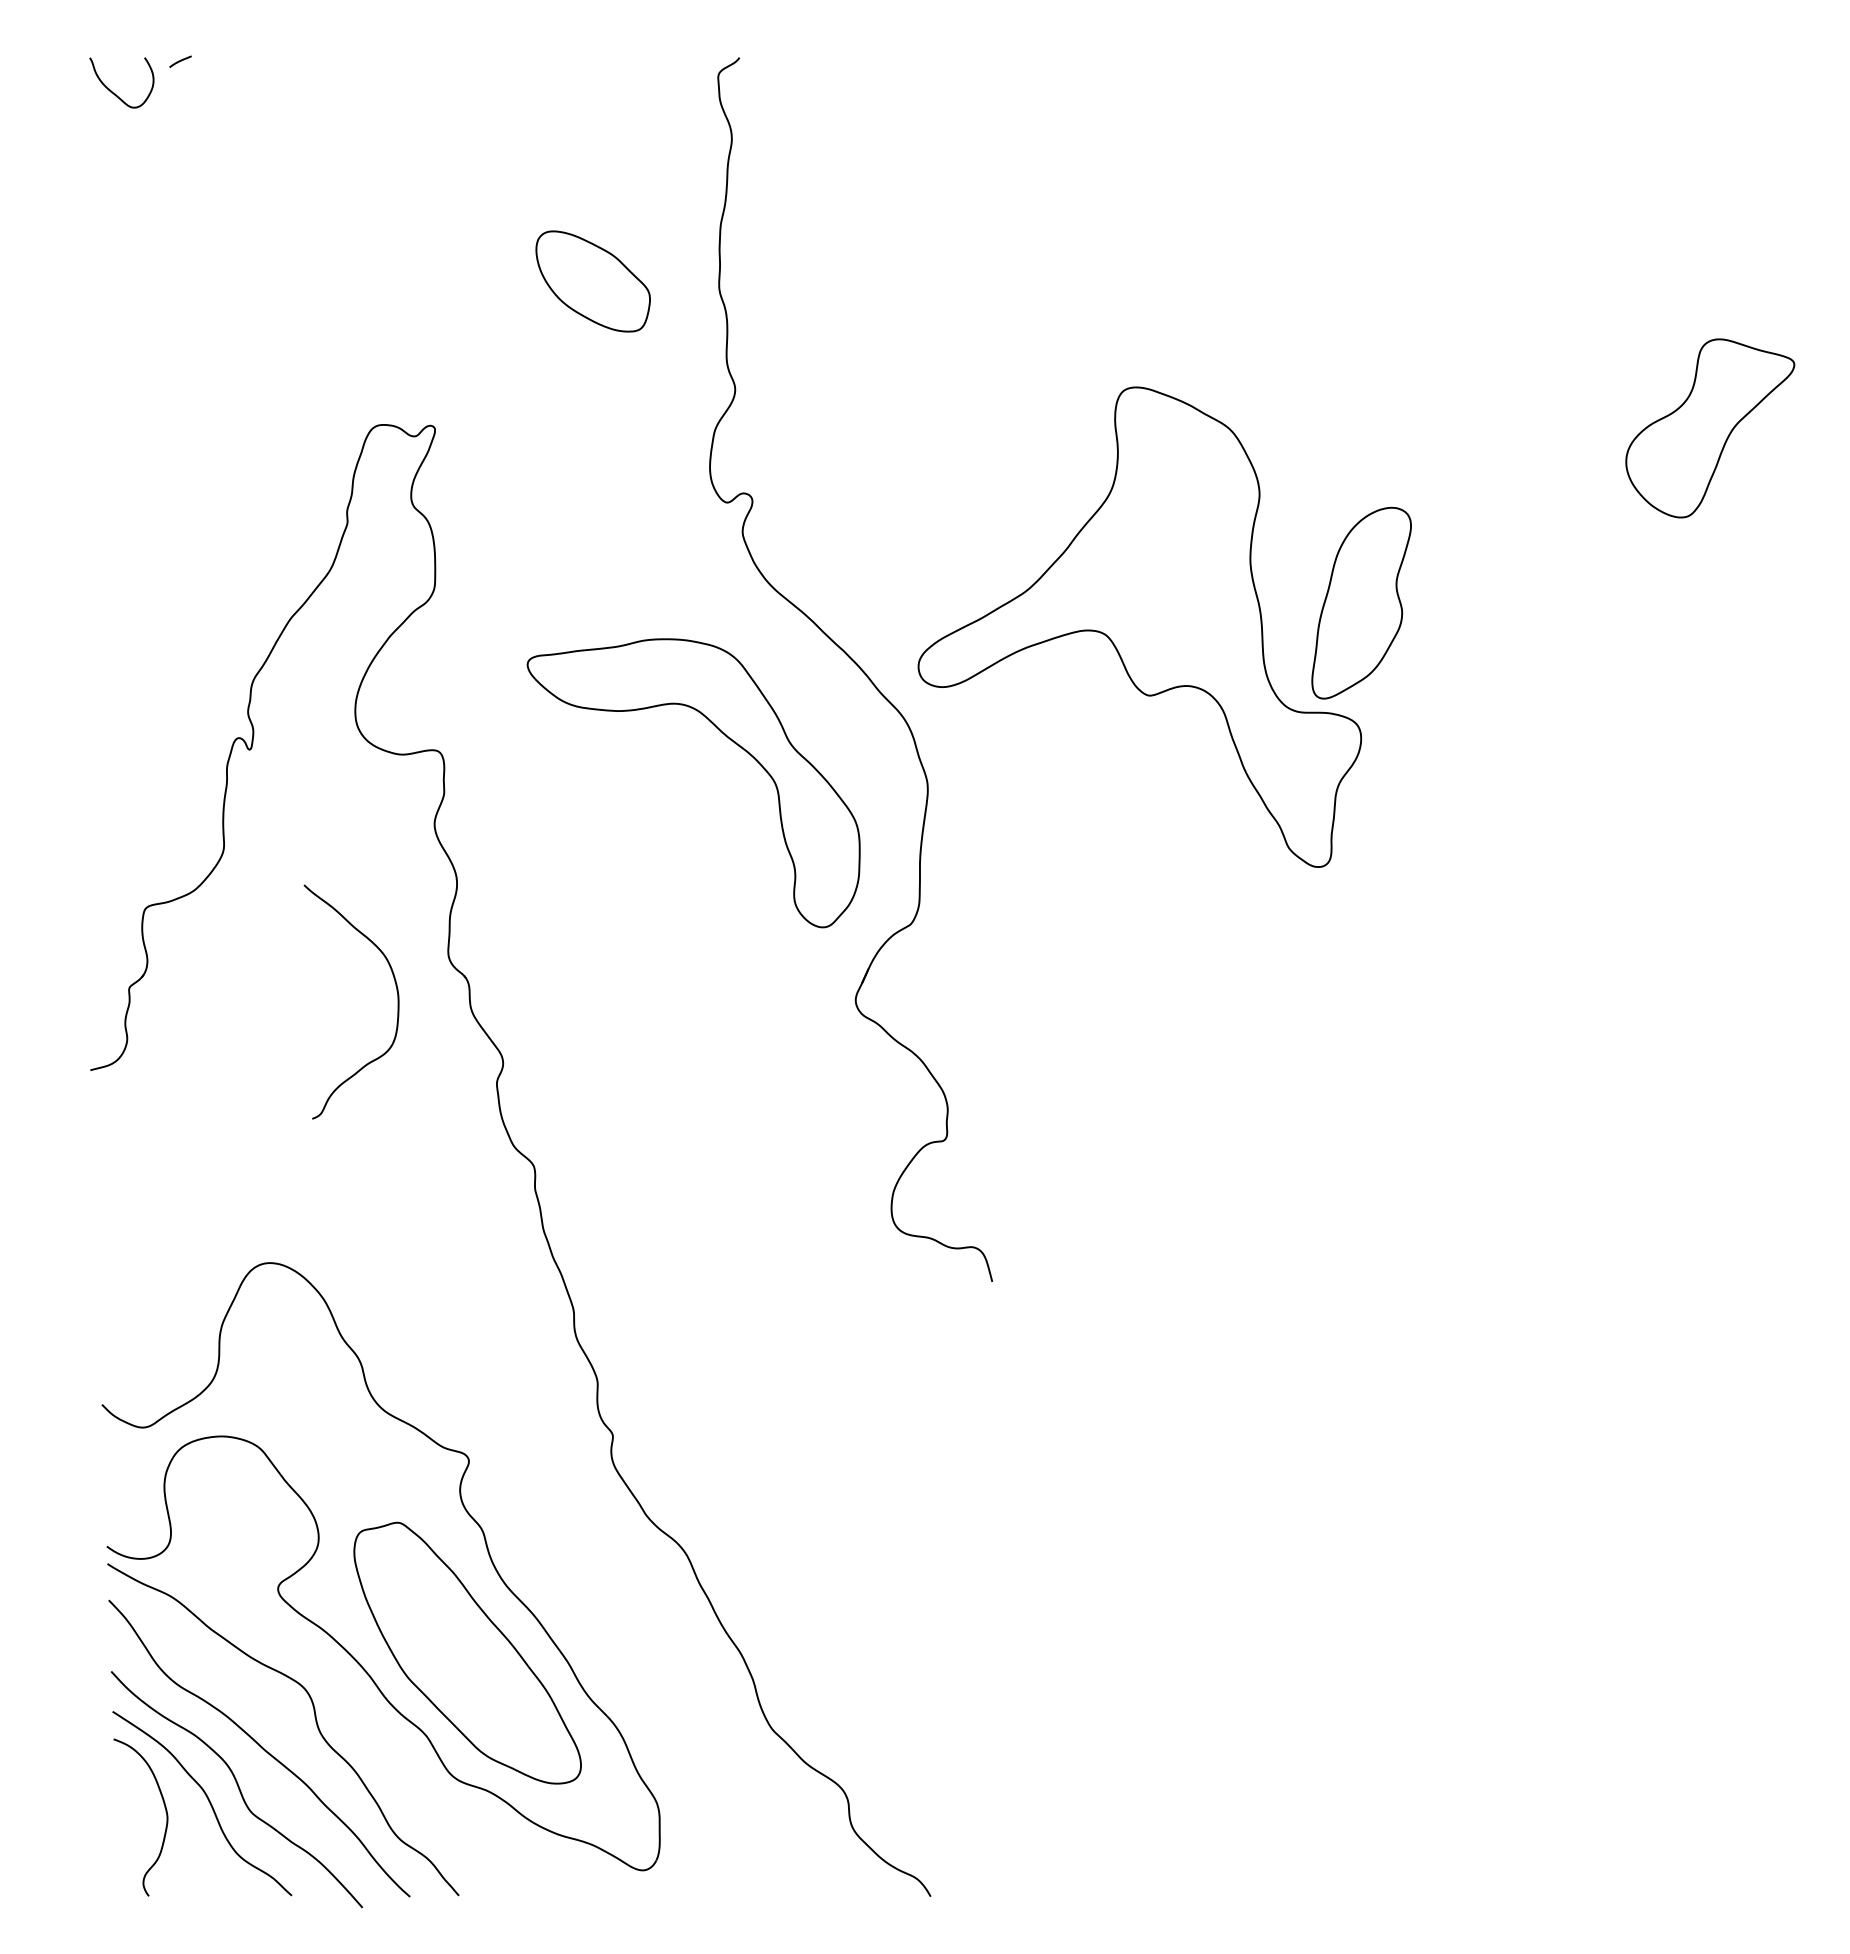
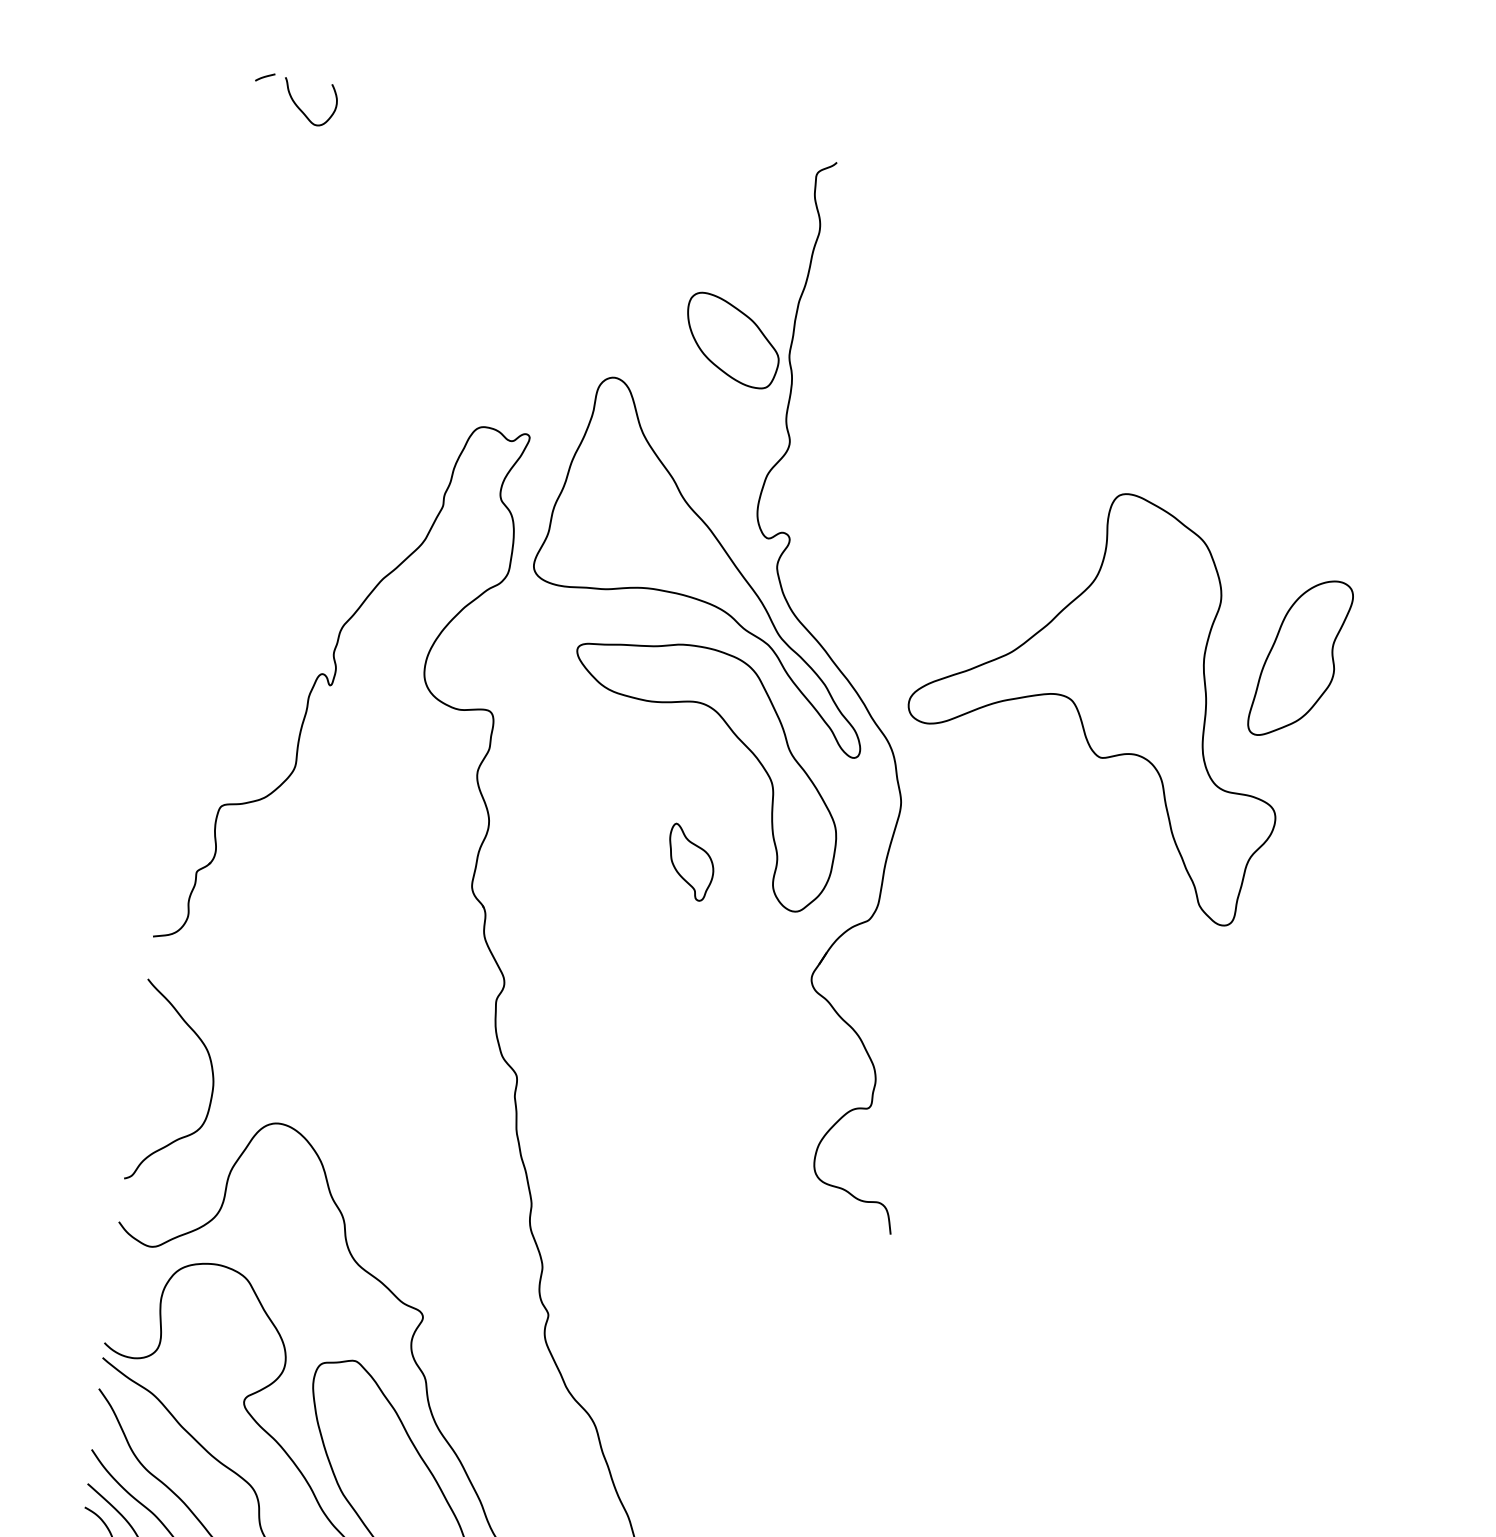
line: (180, 61) -> (265, 77), moved
part: (592, 281) -> (731, 340), moved
part: (666, 542) -> (711, 564), added
part: (1361, 602) -> (1300, 658), moved
part: (695, 889) -> (690, 862), added
curve: (397, 1001) -> (211, 1090), moved

